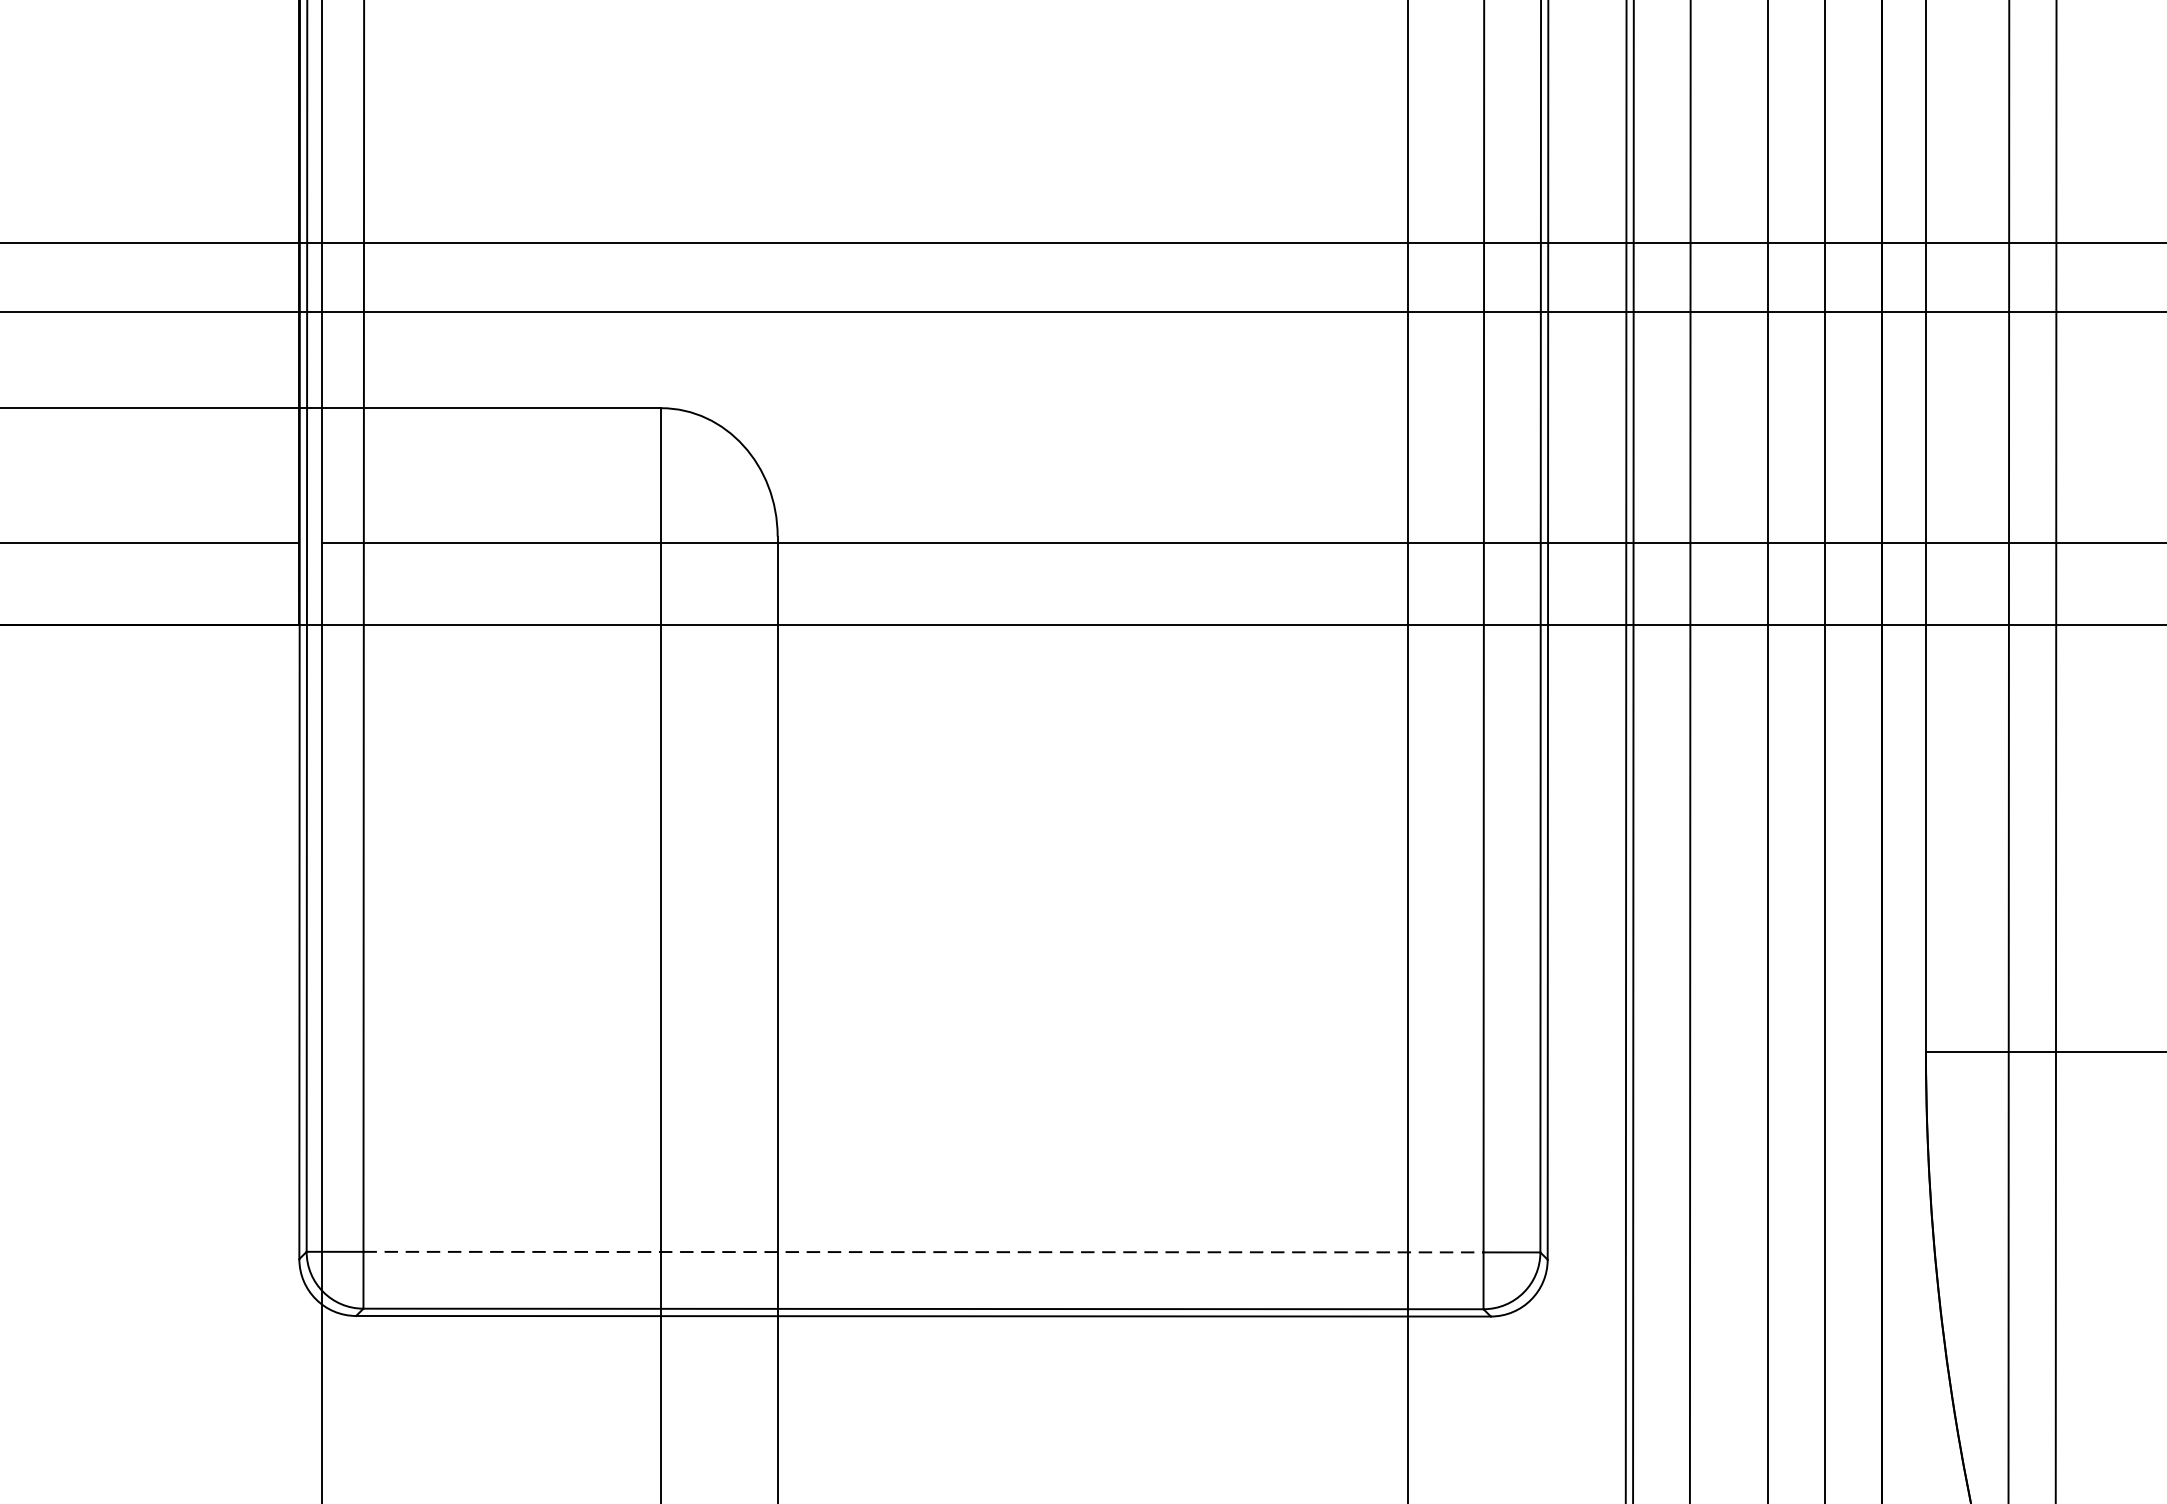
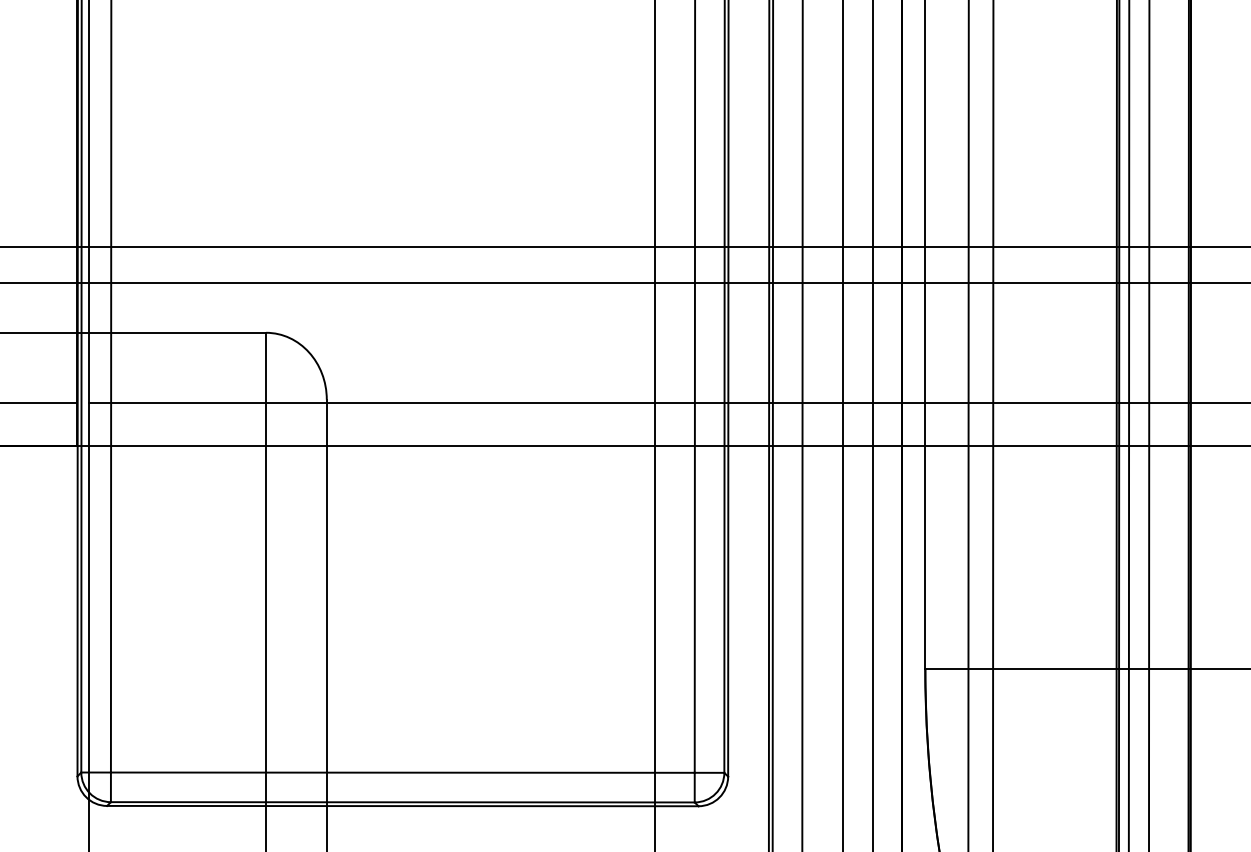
line: (922, 1251) -> (402, 772), dashed -> solid

